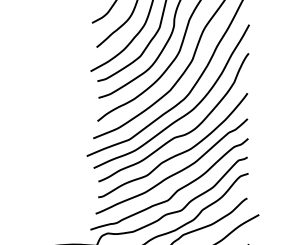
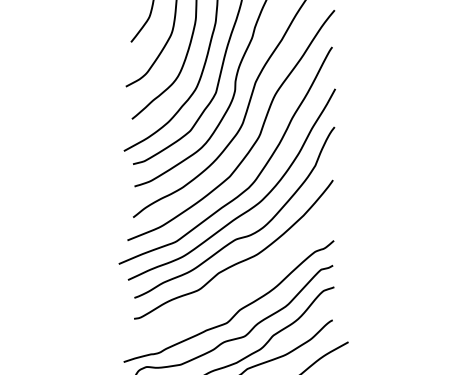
curve: (175, 173) -> (236, 286), removed

